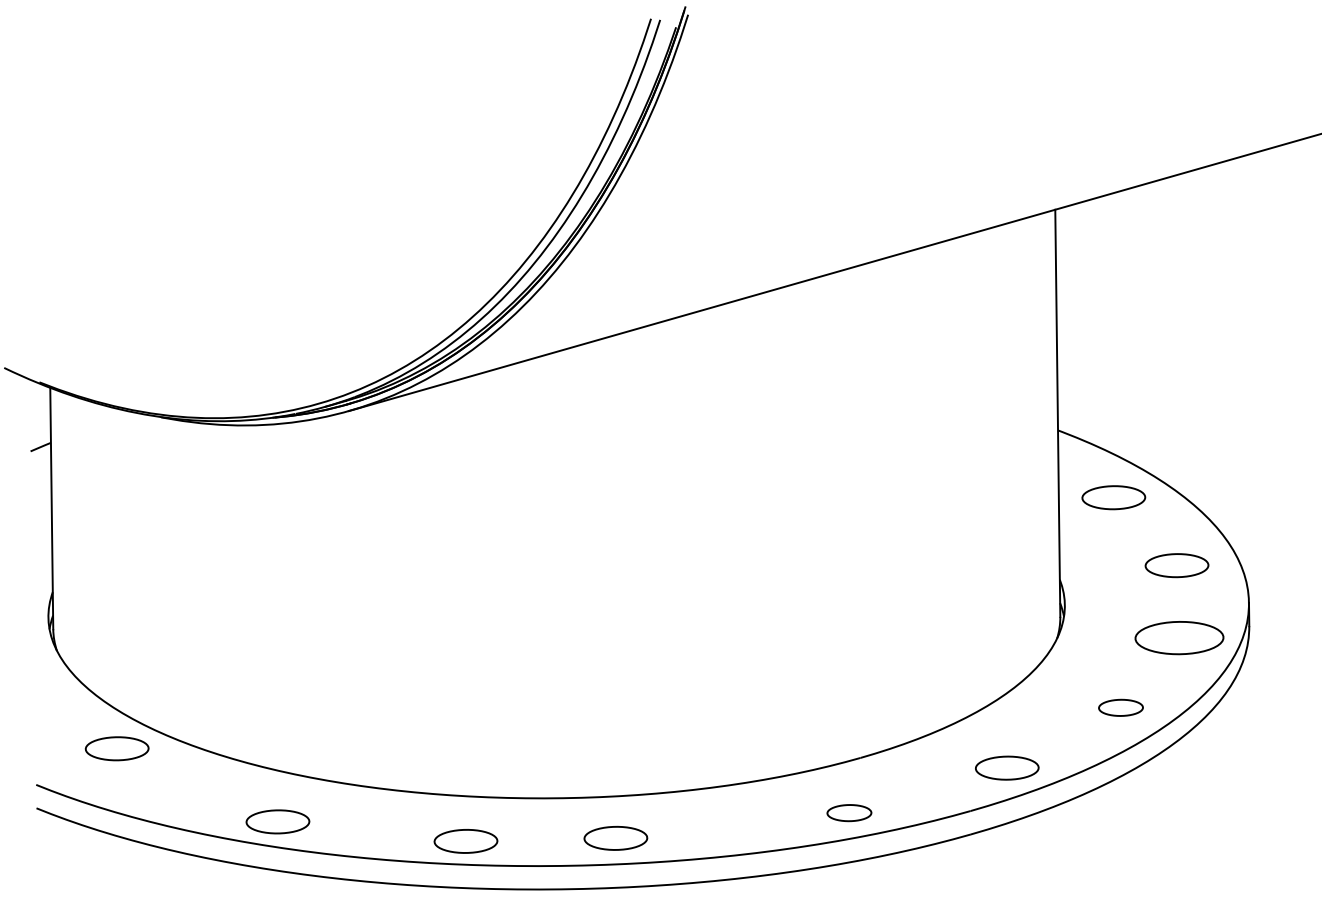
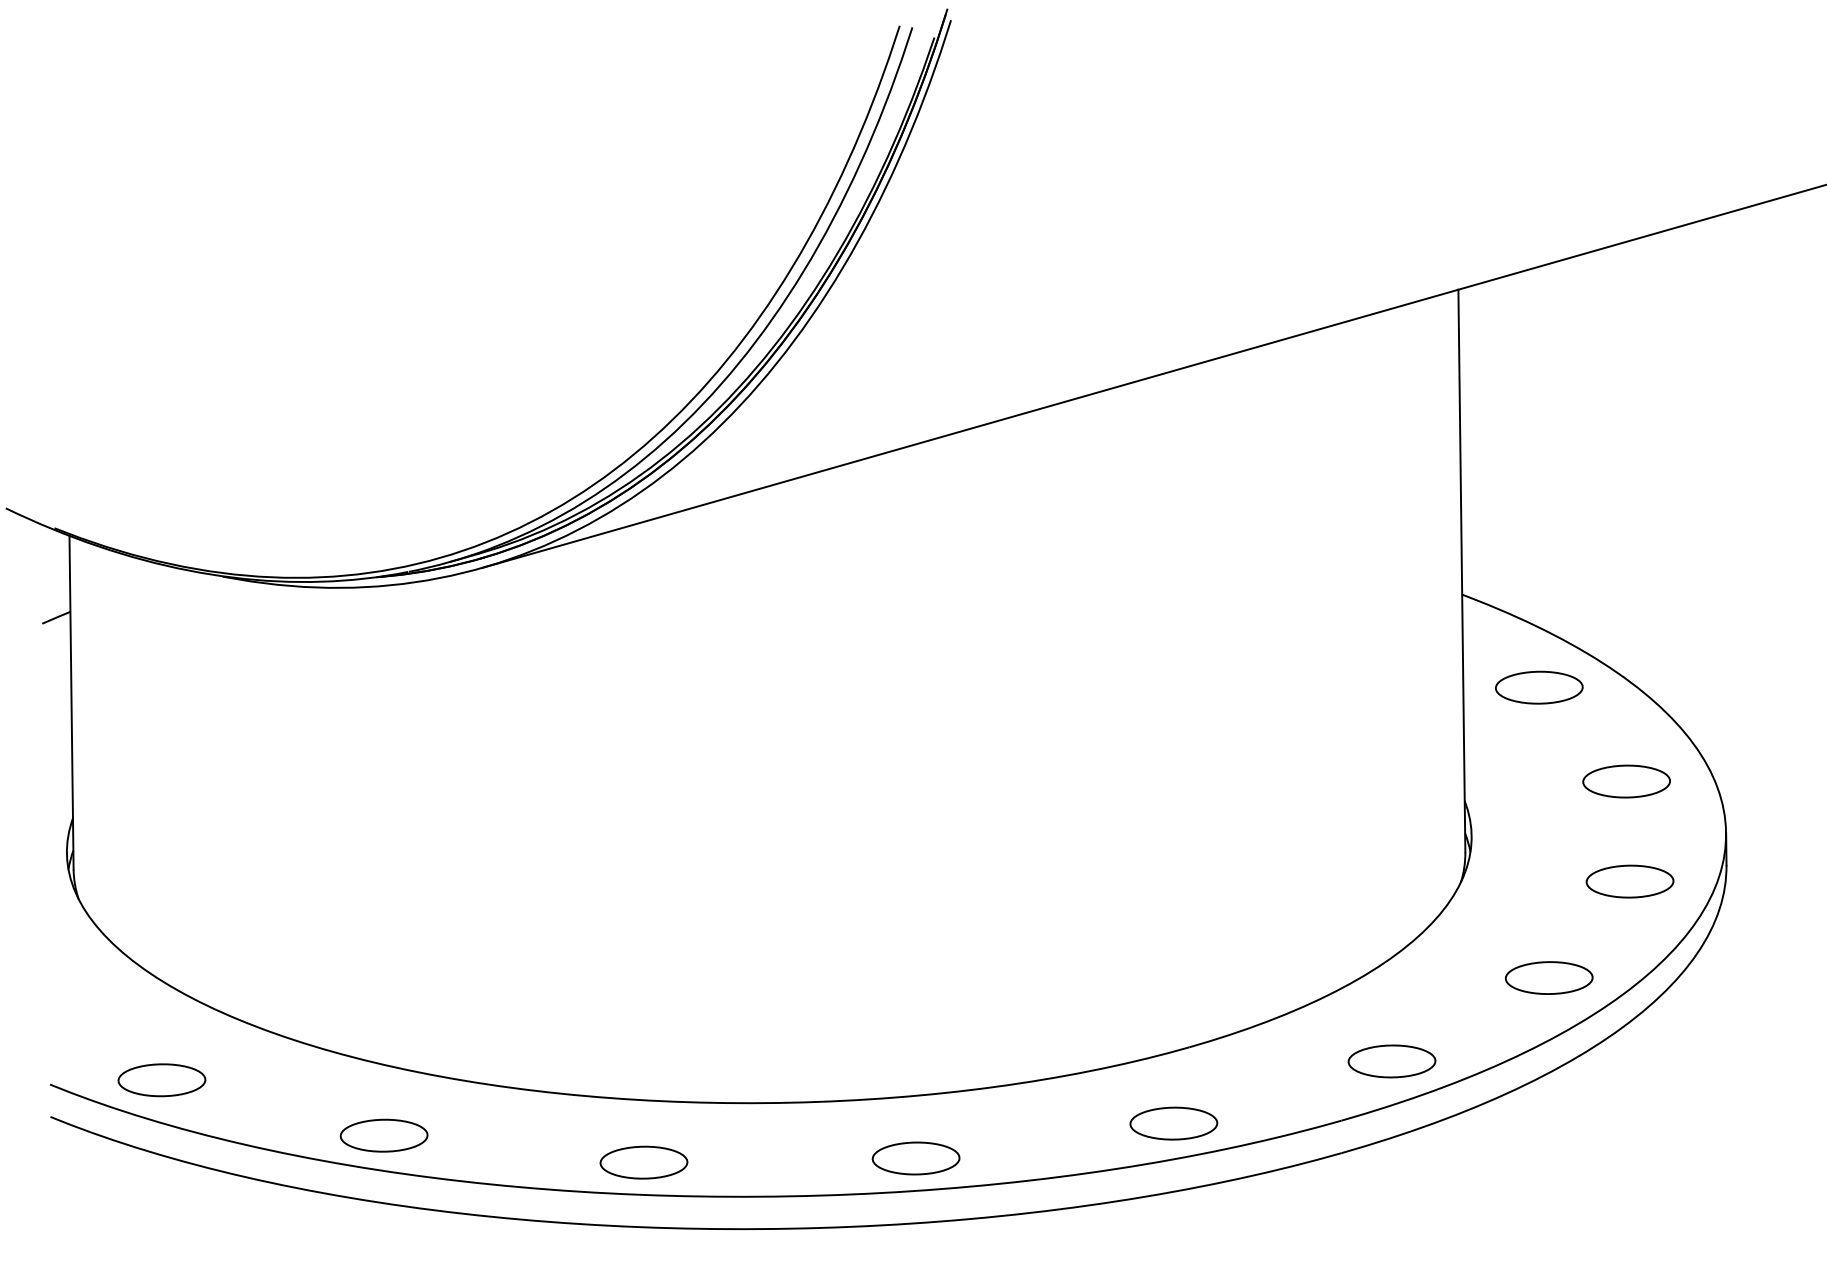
part: (1179, 637) -> (1630, 880), size x0.71
part: (1120, 707) -> (1548, 977), size x1.43
part: (116, 748) -> (161, 1079), moved
part: (849, 812) -> (1174, 1122), size x1.43
part: (615, 837) -> (915, 1157), moved

